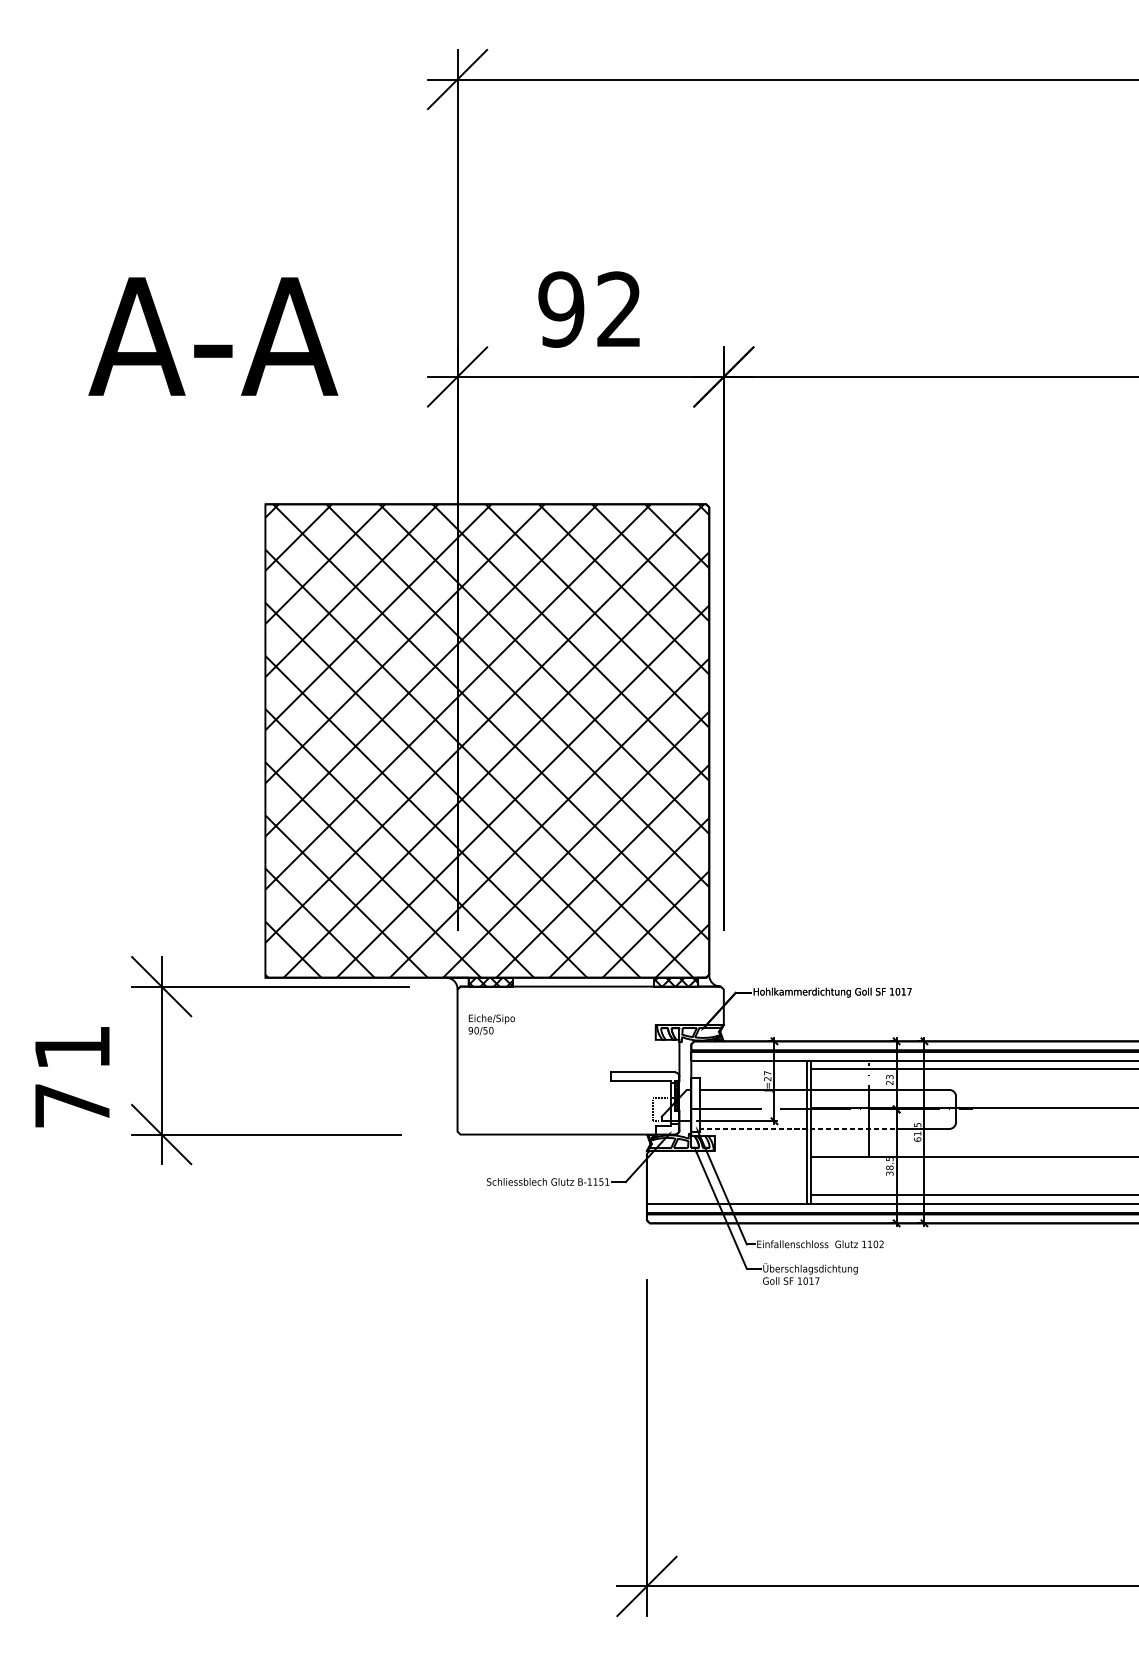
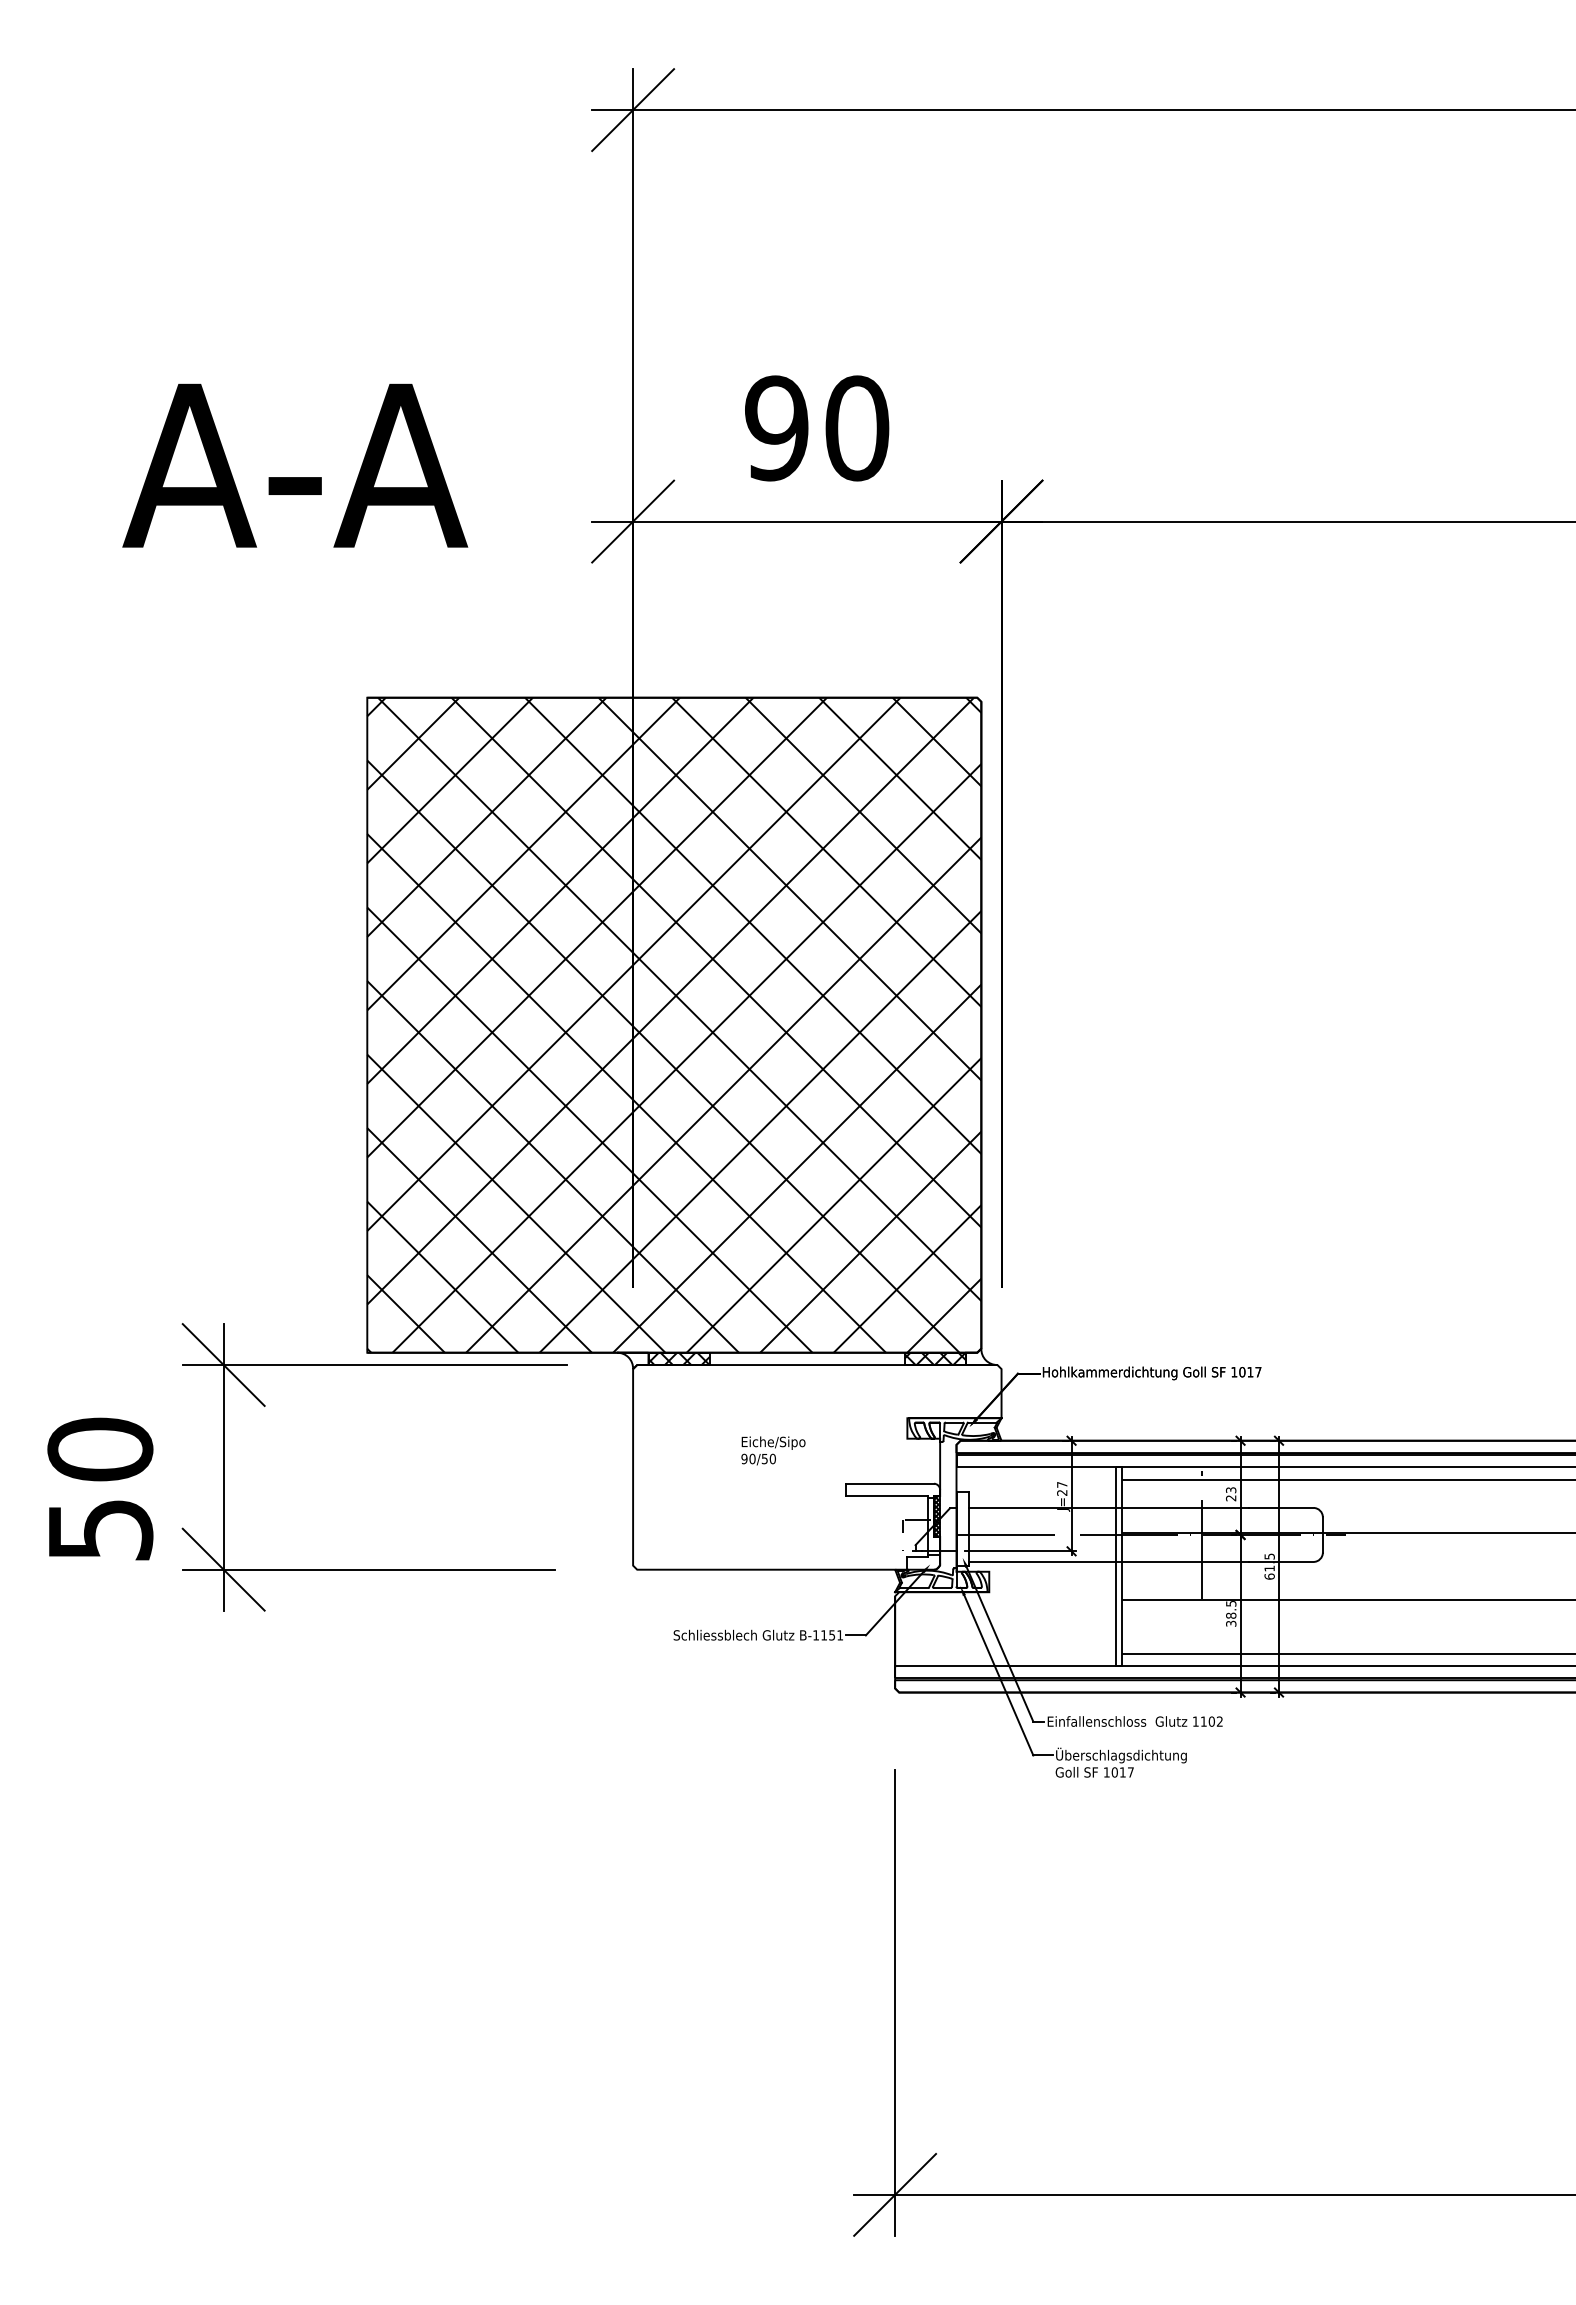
text: (619, 309) -> (857, 428), 92 -> 90
text: (491, 1024) -> (773, 1450), moved
text: (72, 1075) -> (100, 1488), 71 -> 50
line: (801, 1128) -> (1108, 1561), dashed -> solid

